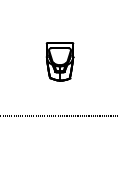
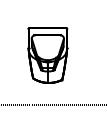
part: (59, 61) -> (47, 55), size x1.6

